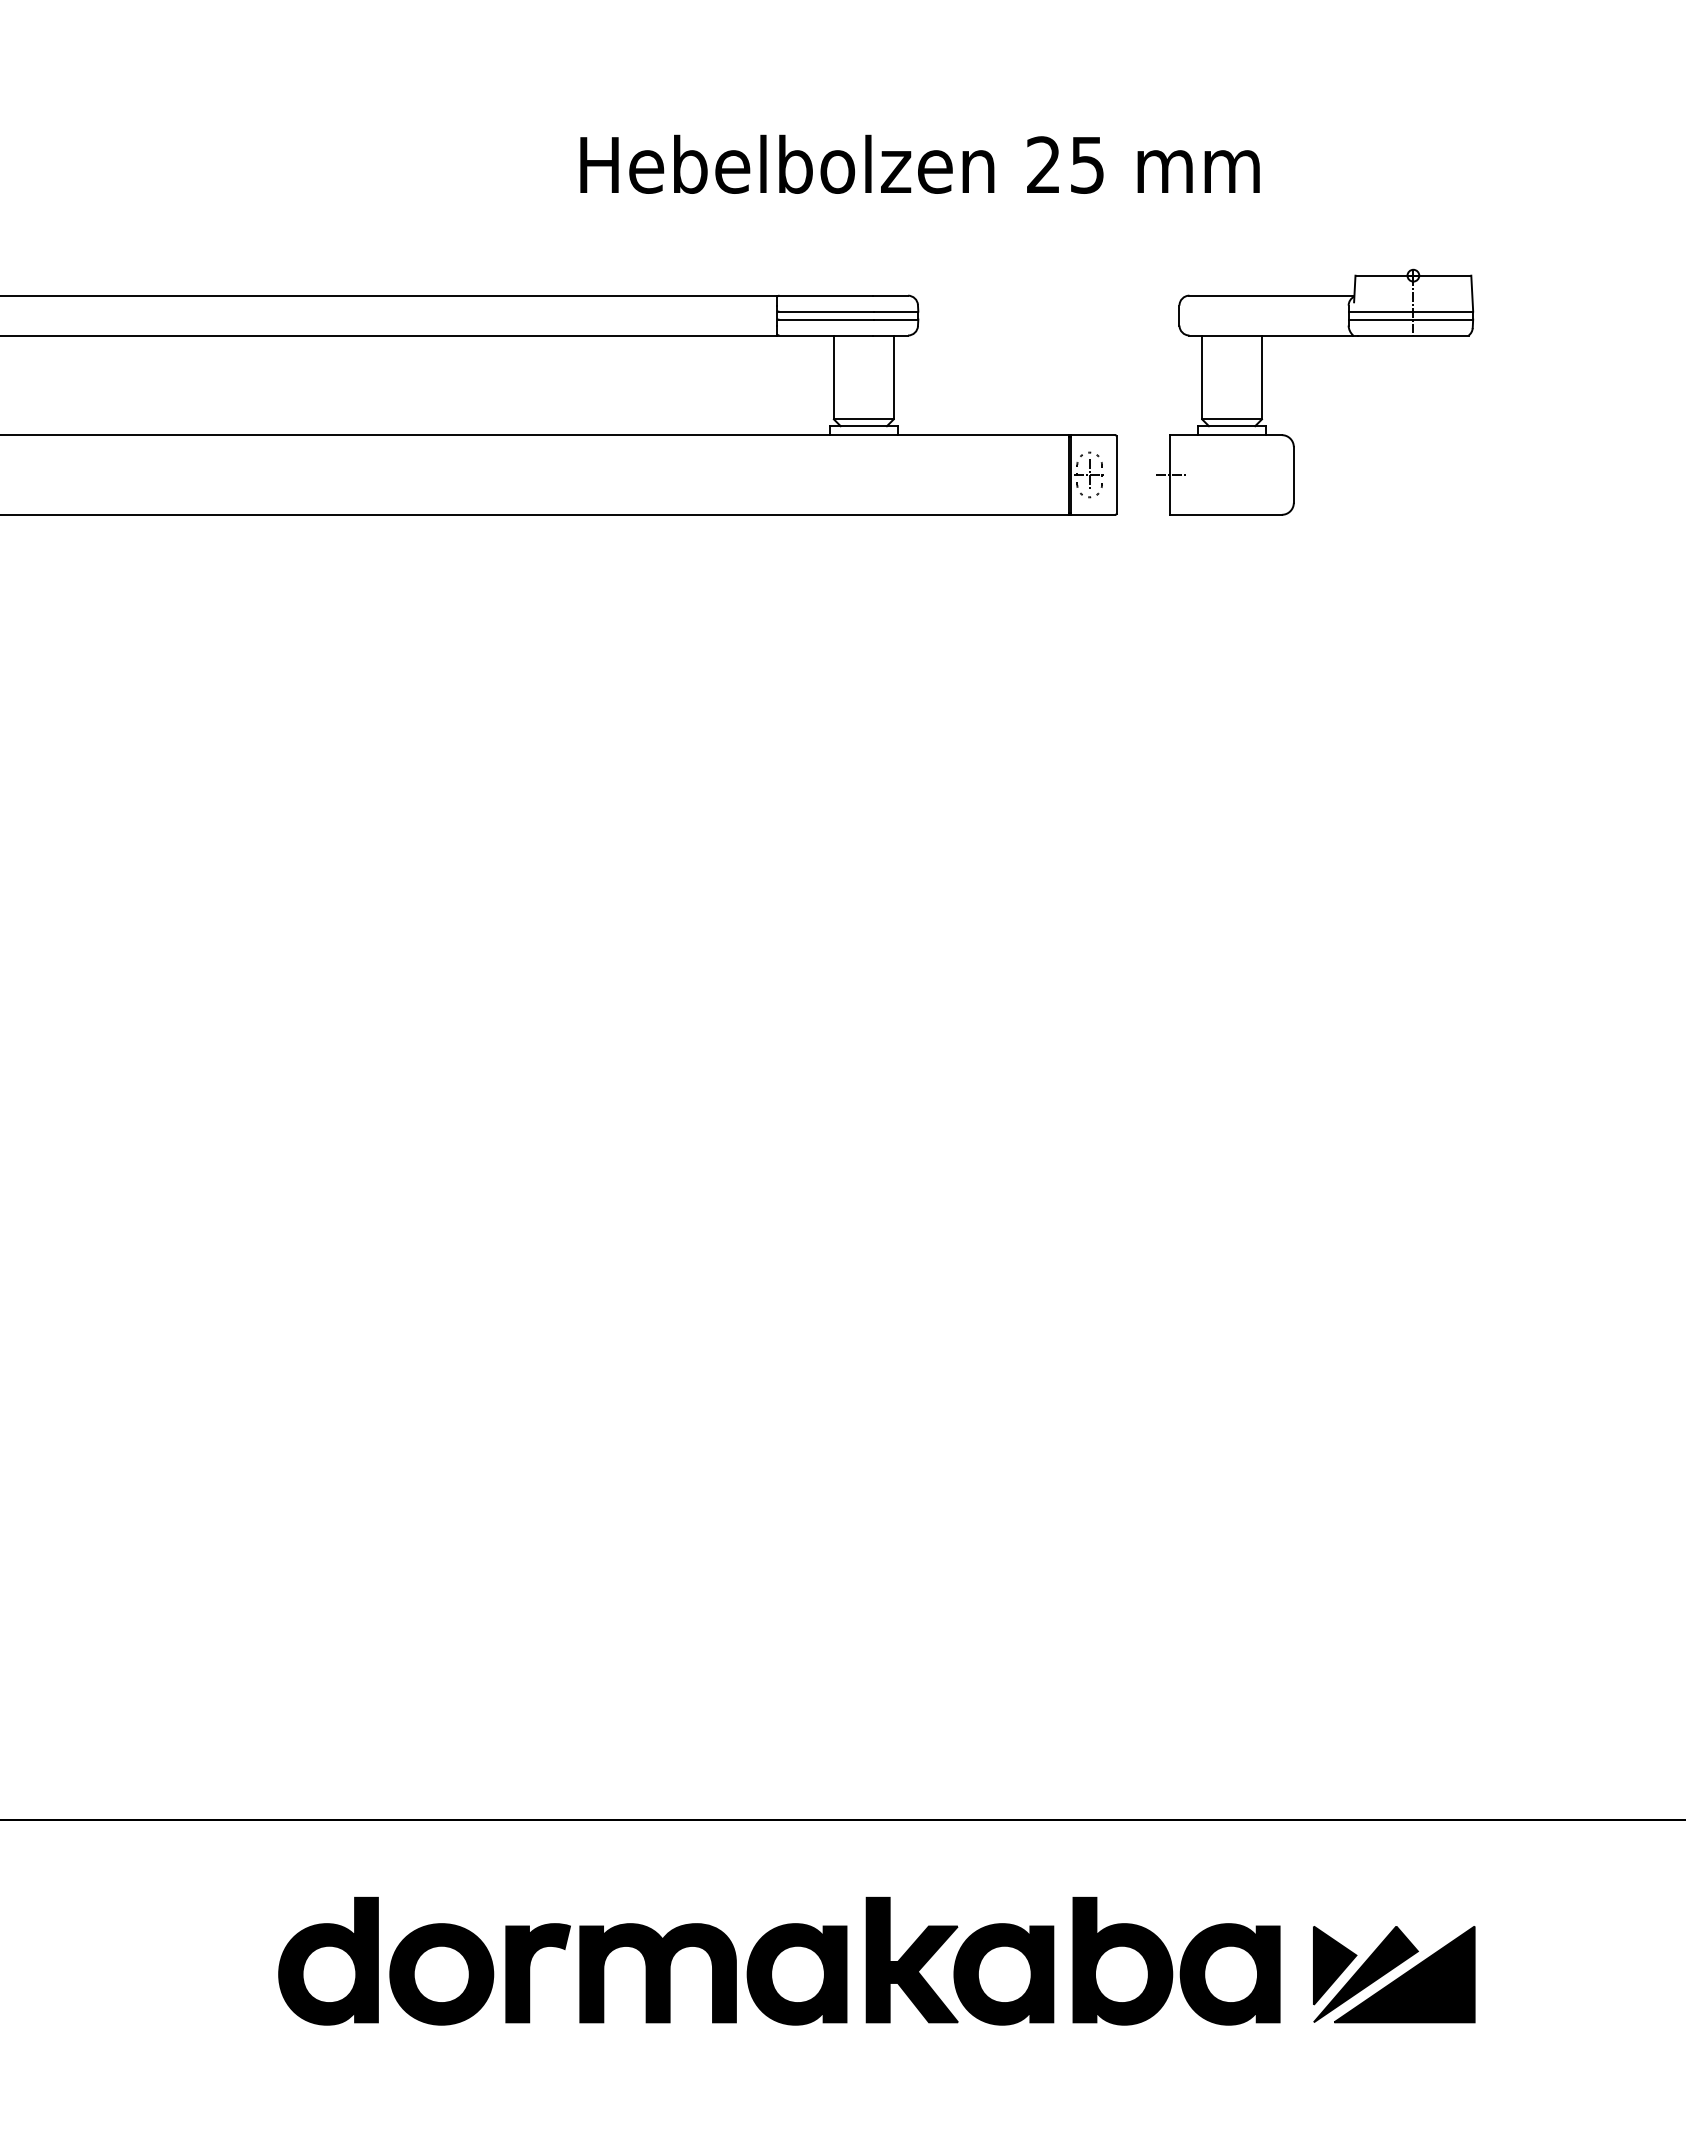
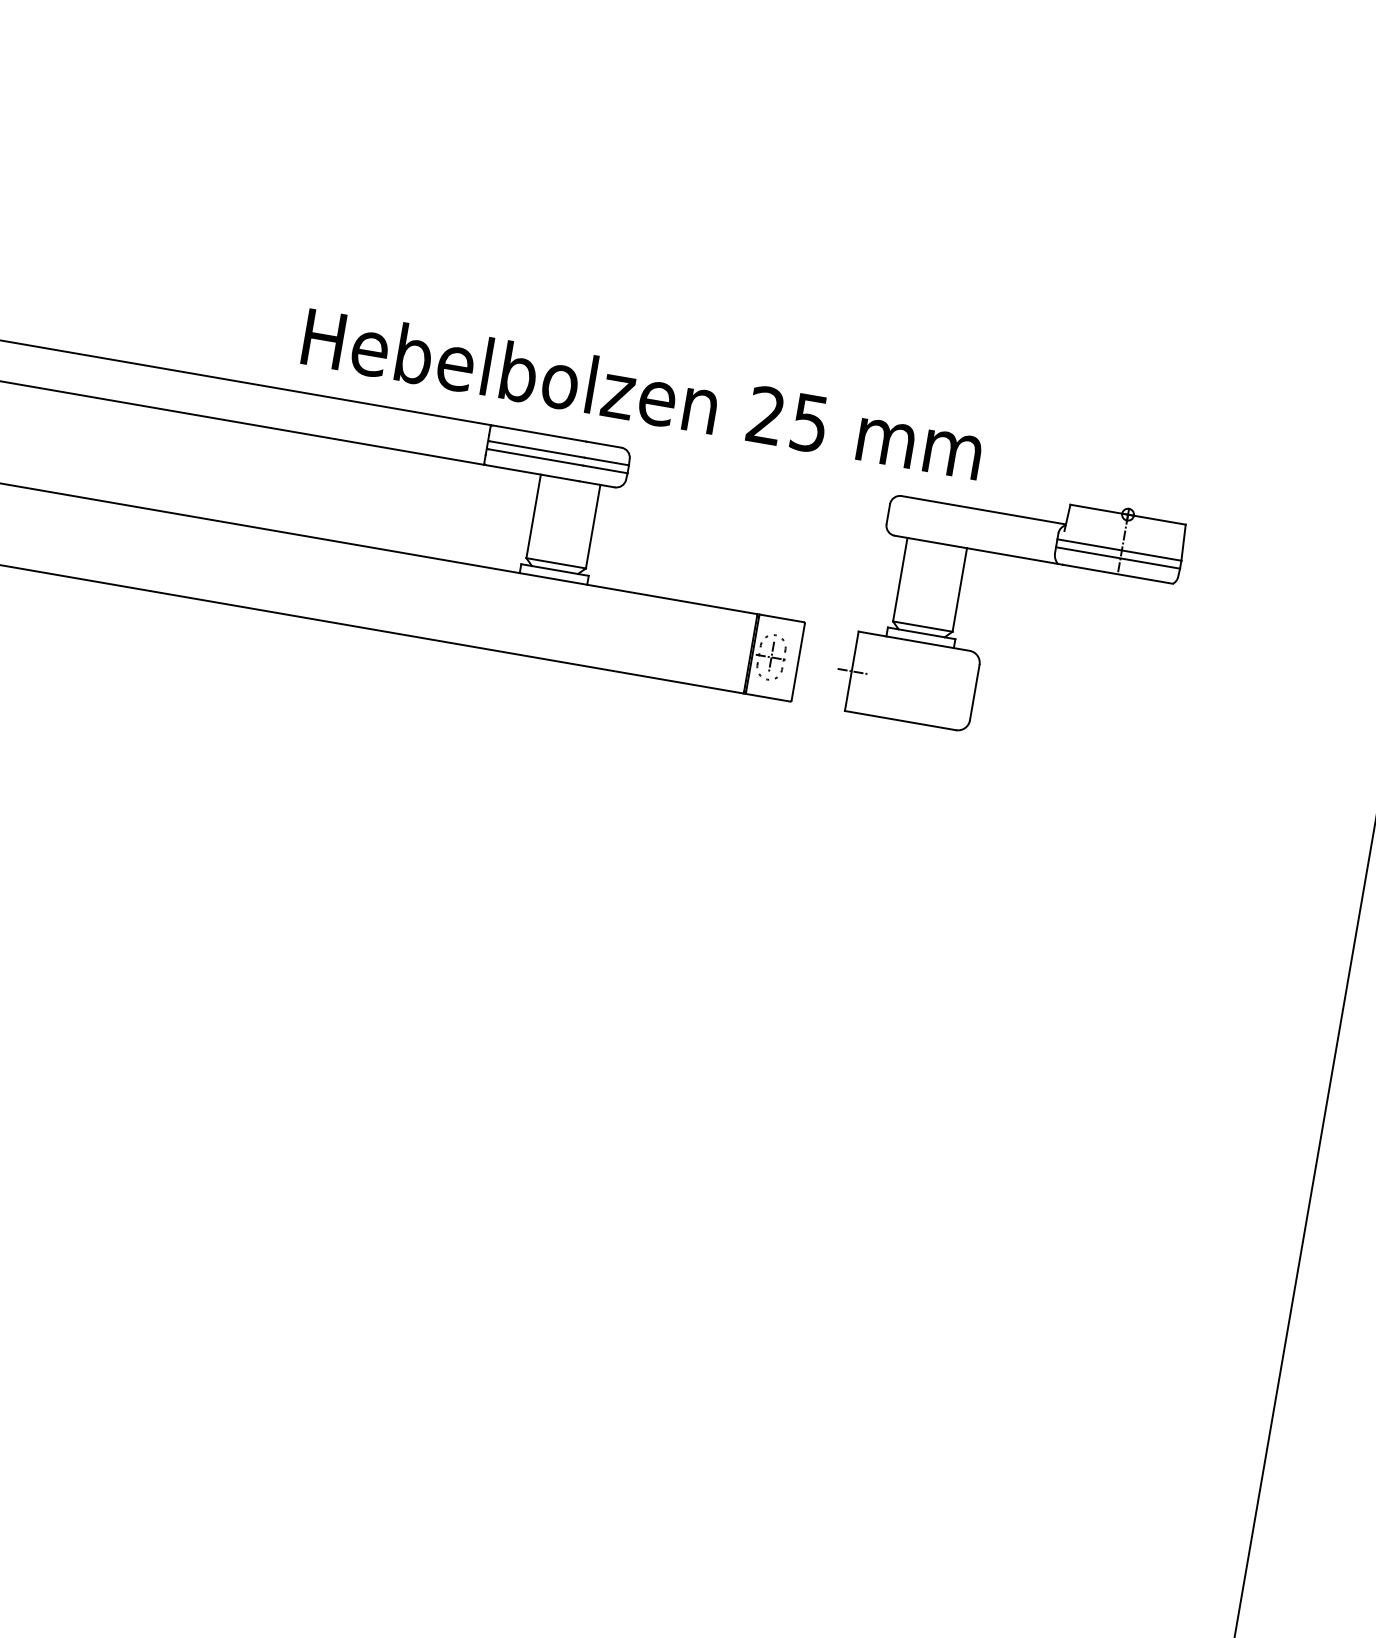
text: (919, 163) -> (642, 392), moved

